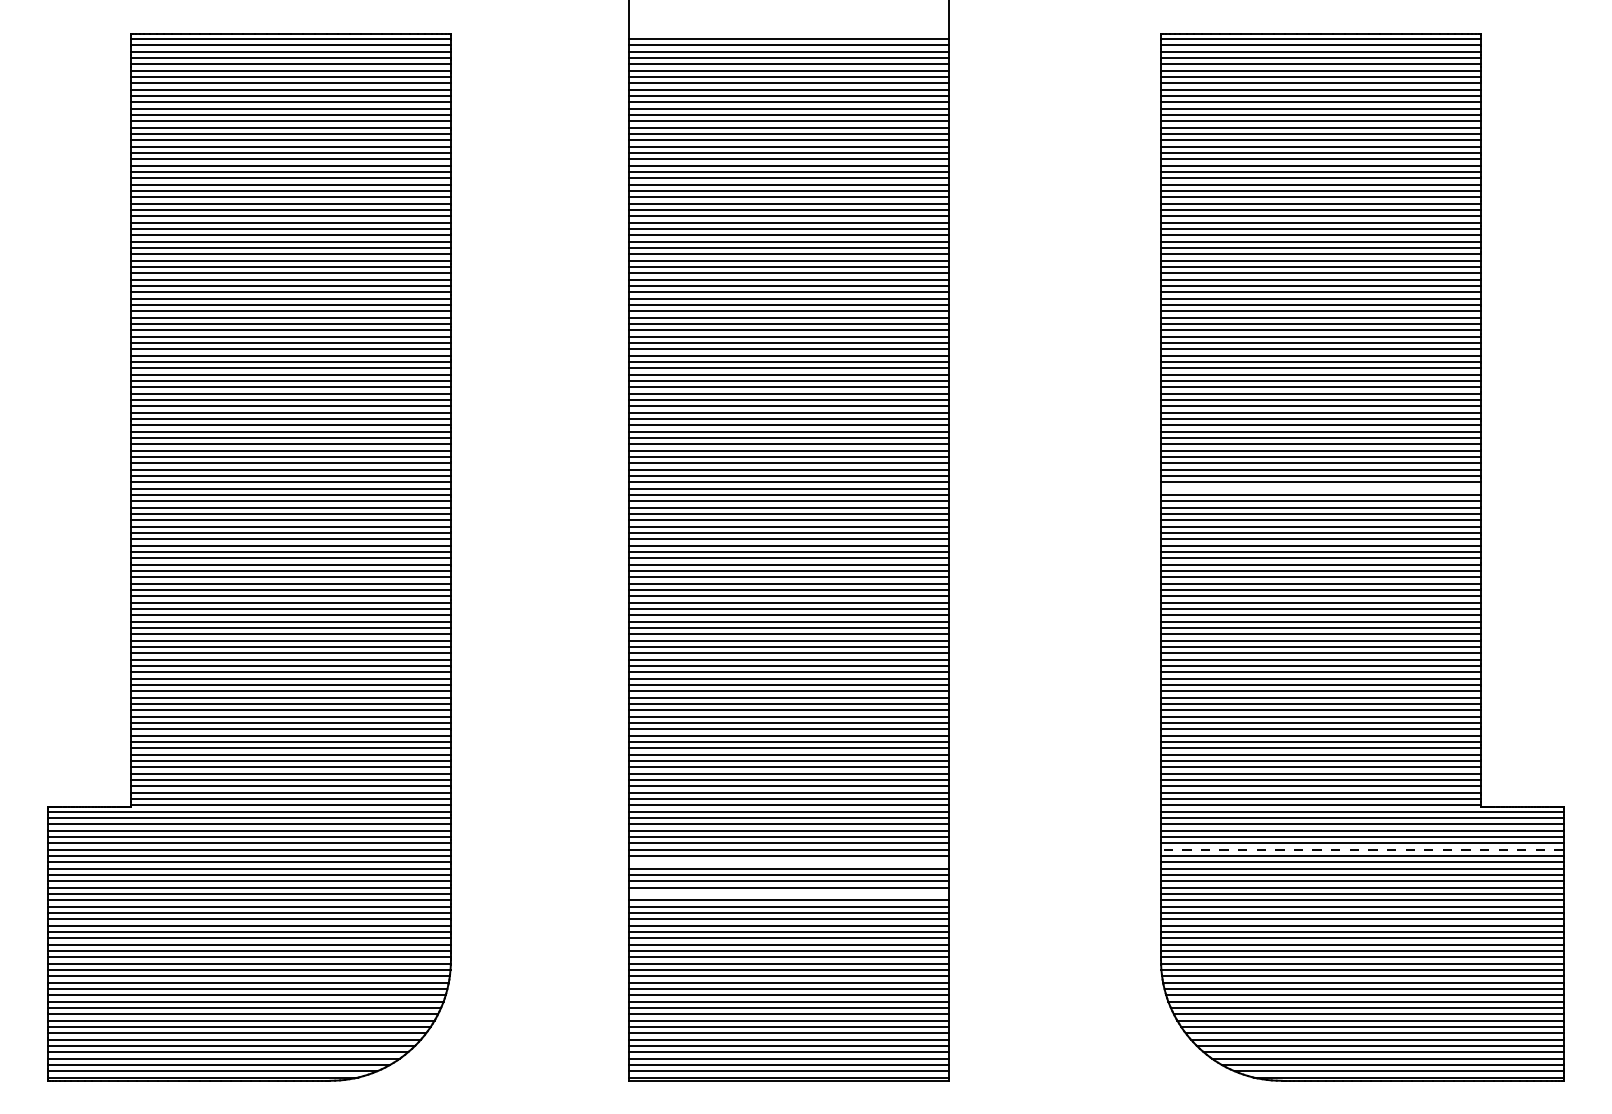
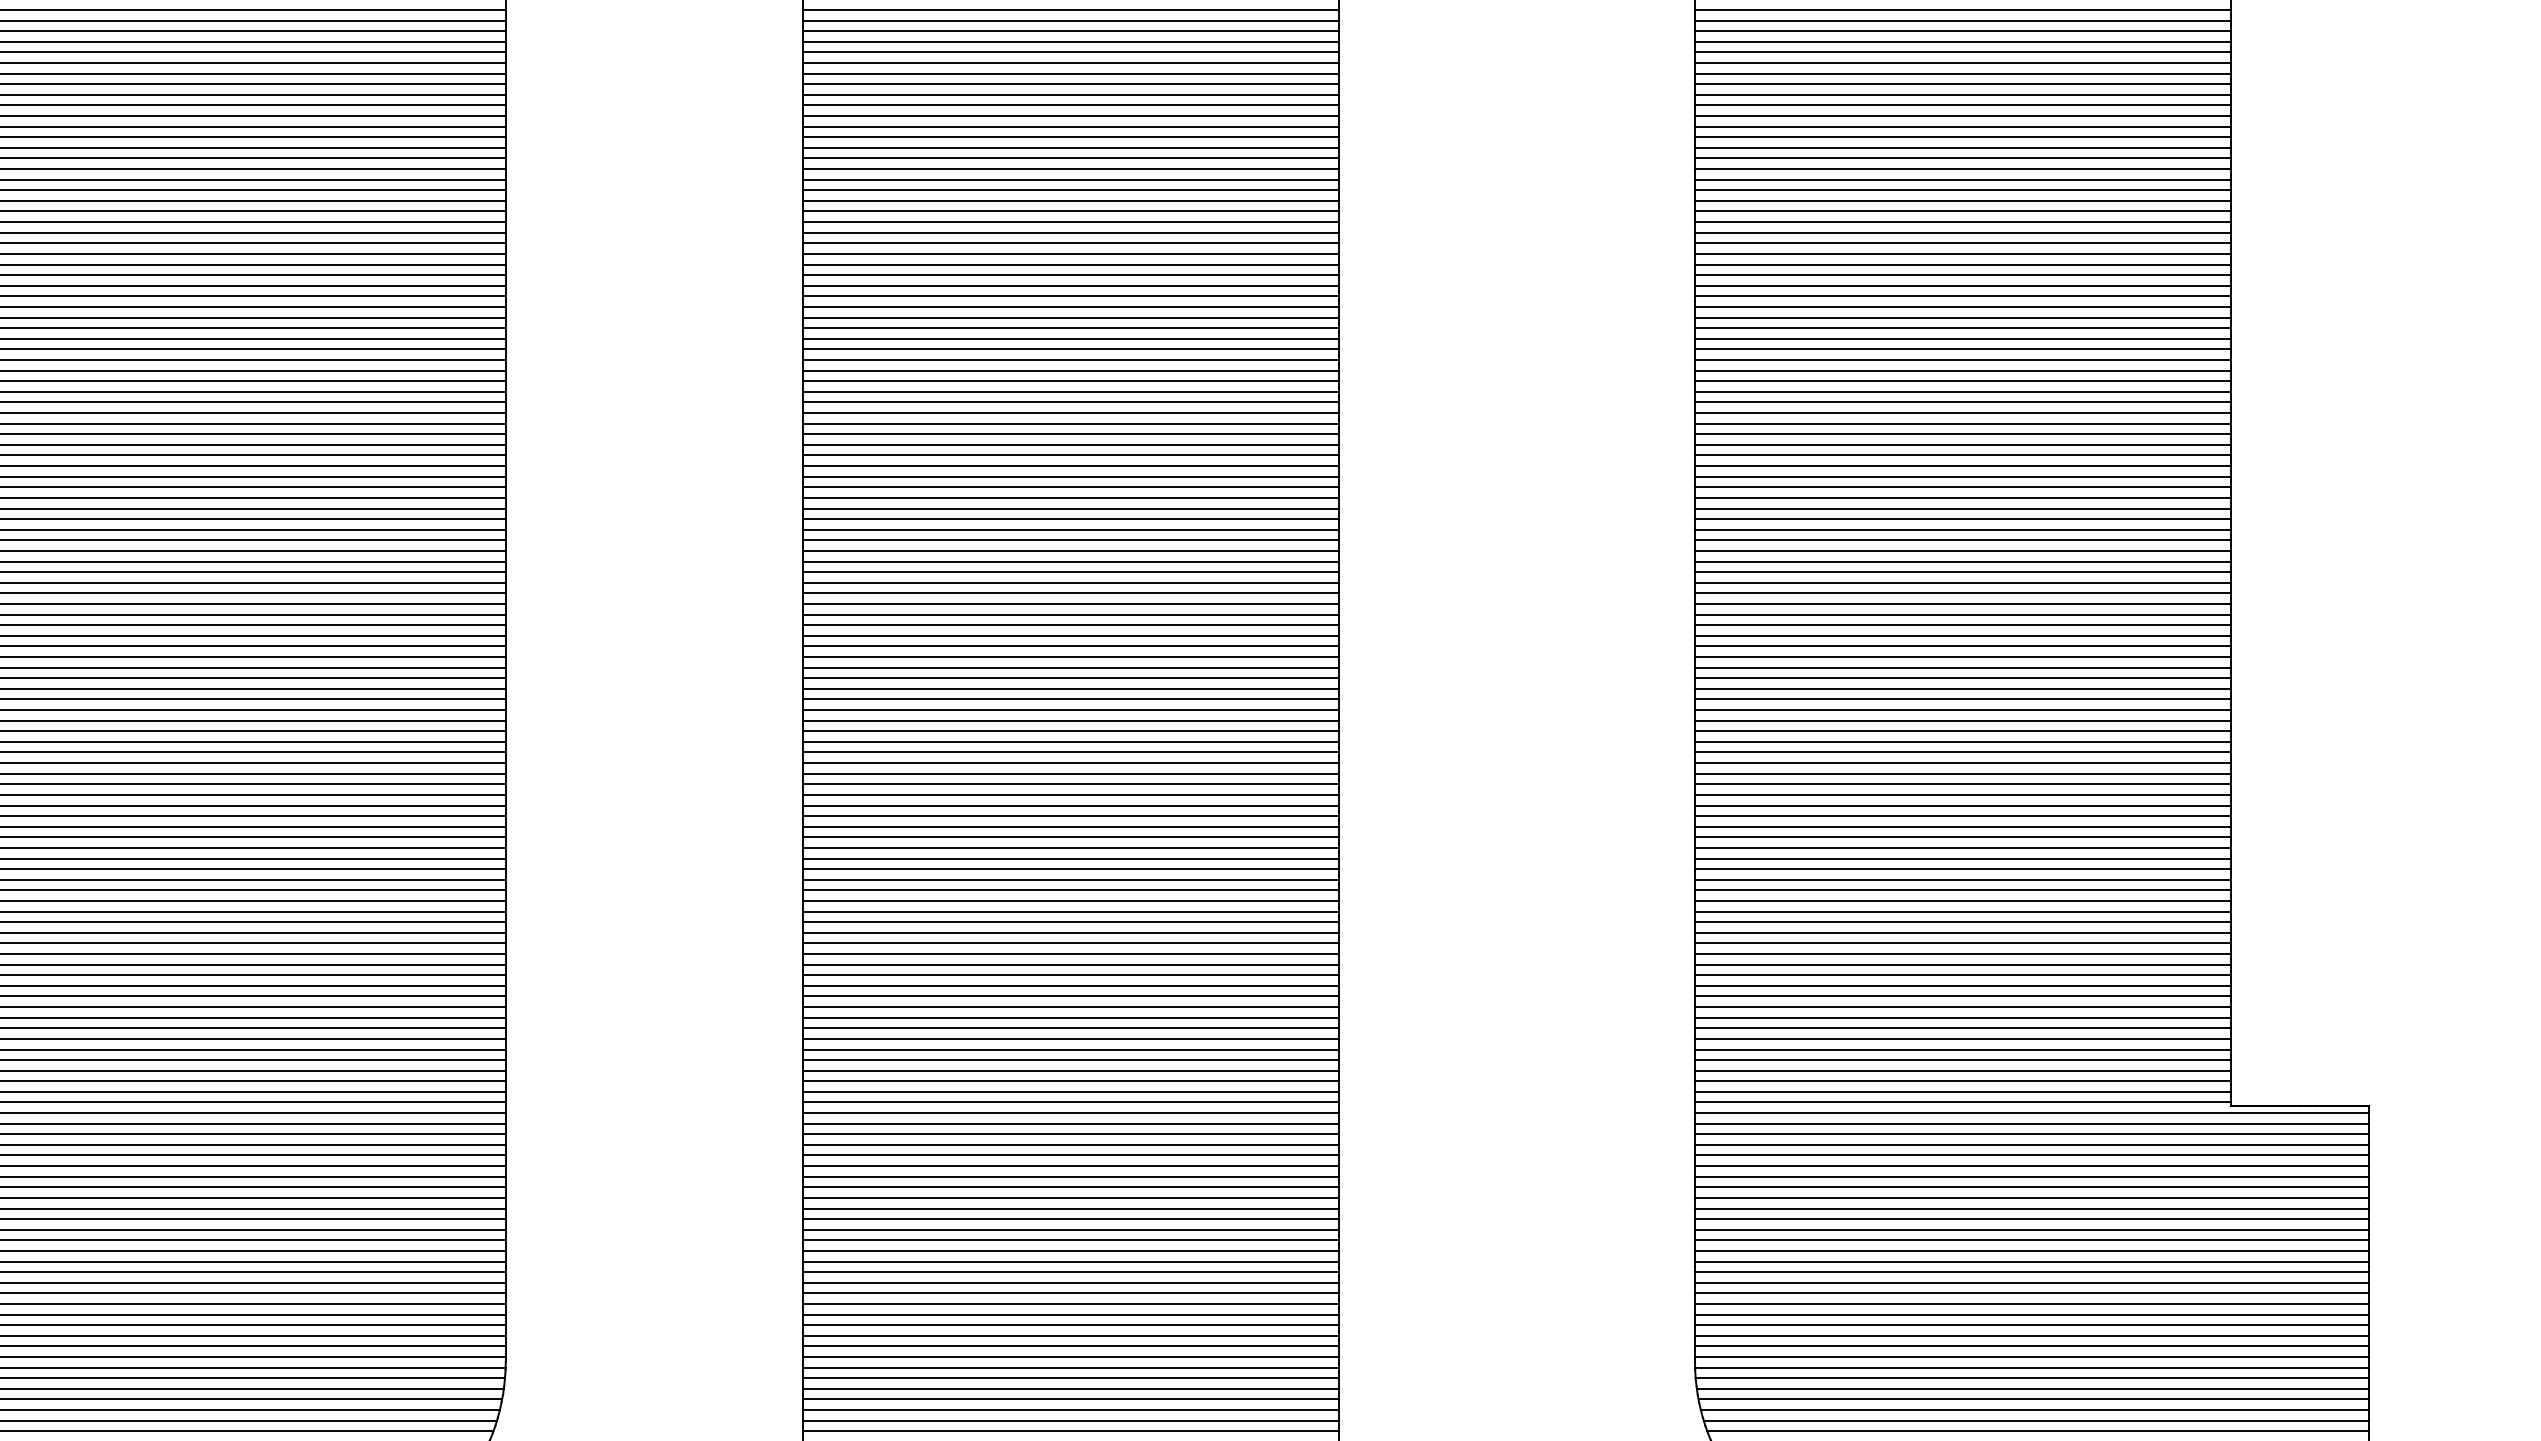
line: (1321, 488) -> (1963, 571), added
line: (1361, 849) -> (2030, 1176), dashed -> solid
line: (788, 862) -> (1071, 1198), added
line: (788, 893) -> (1071, 1250), added

